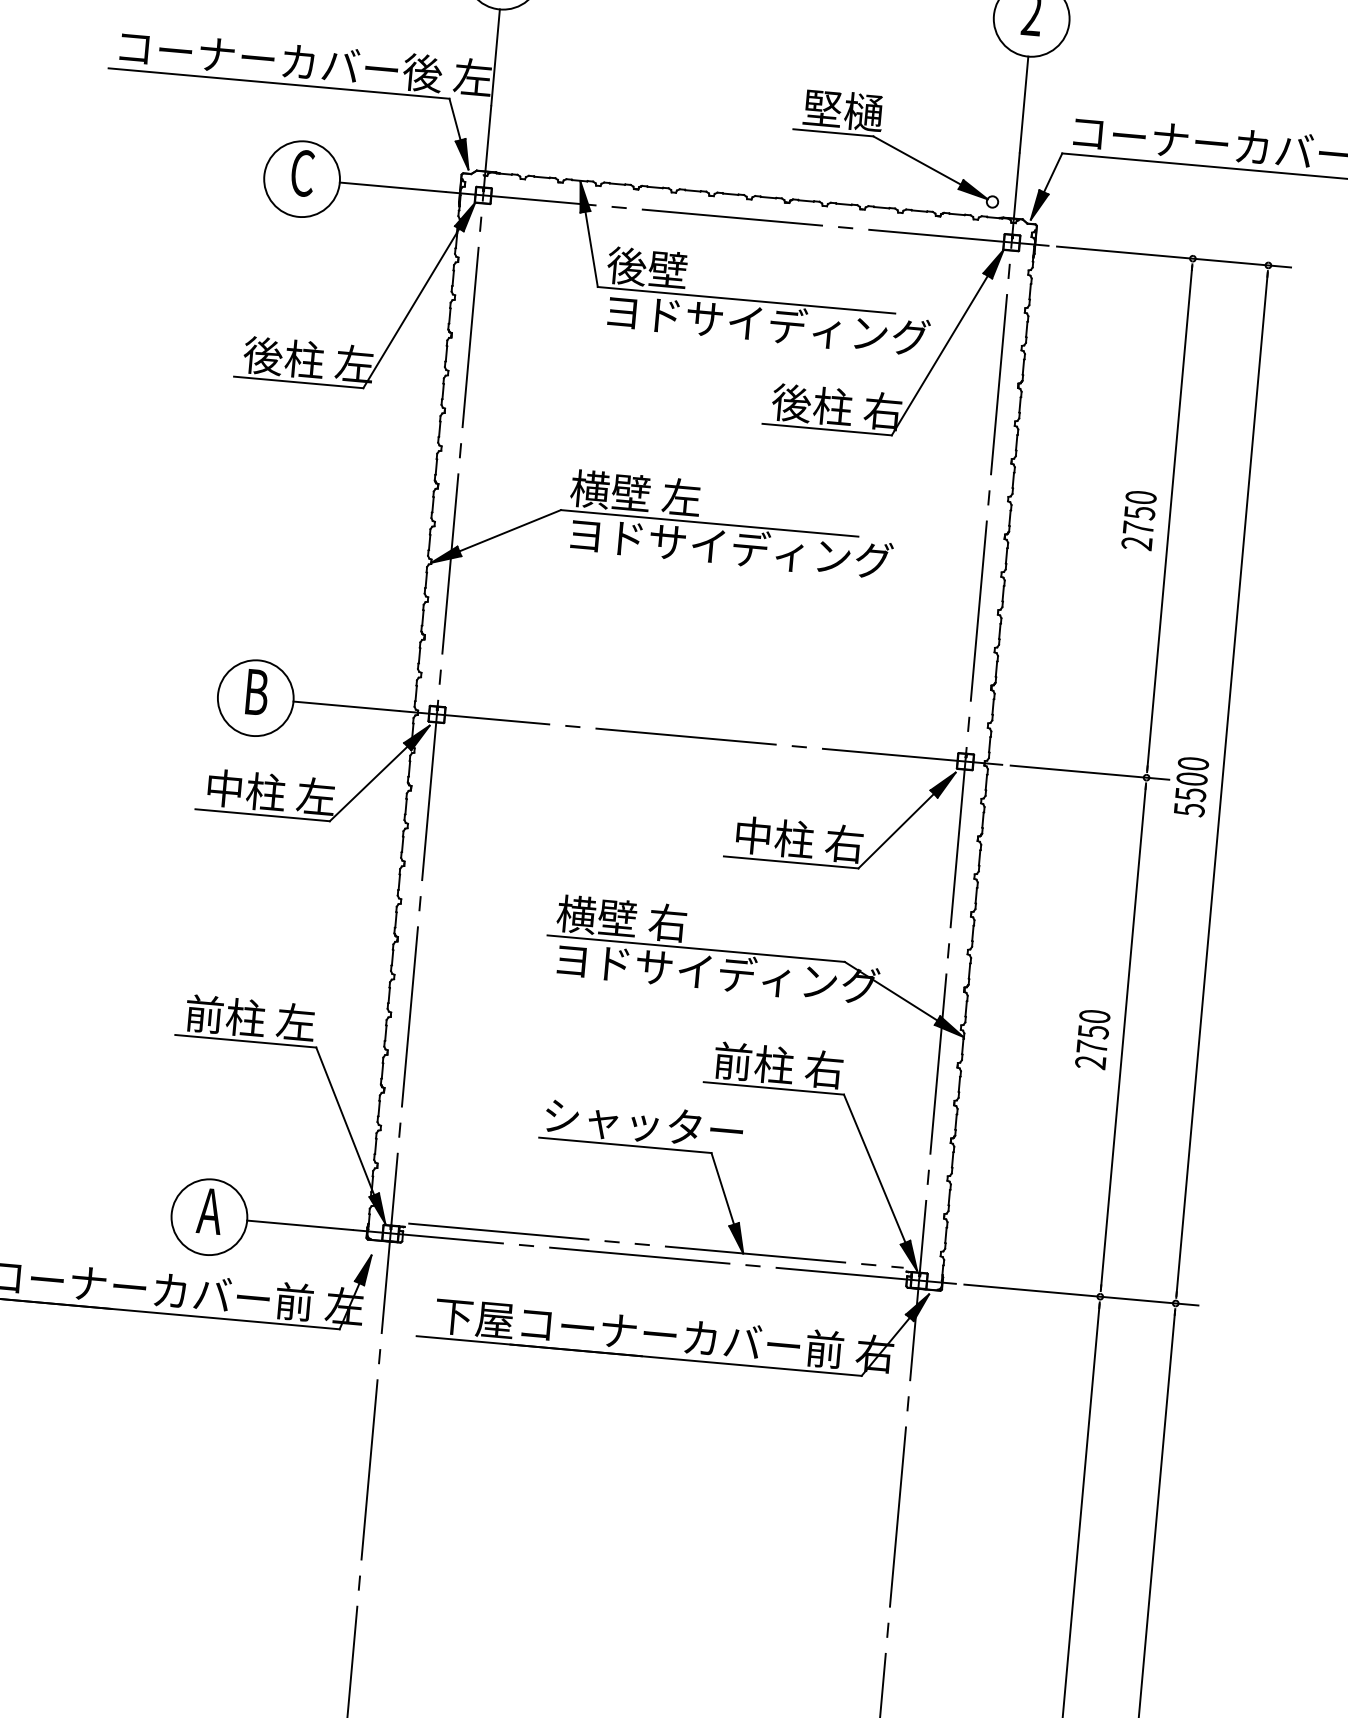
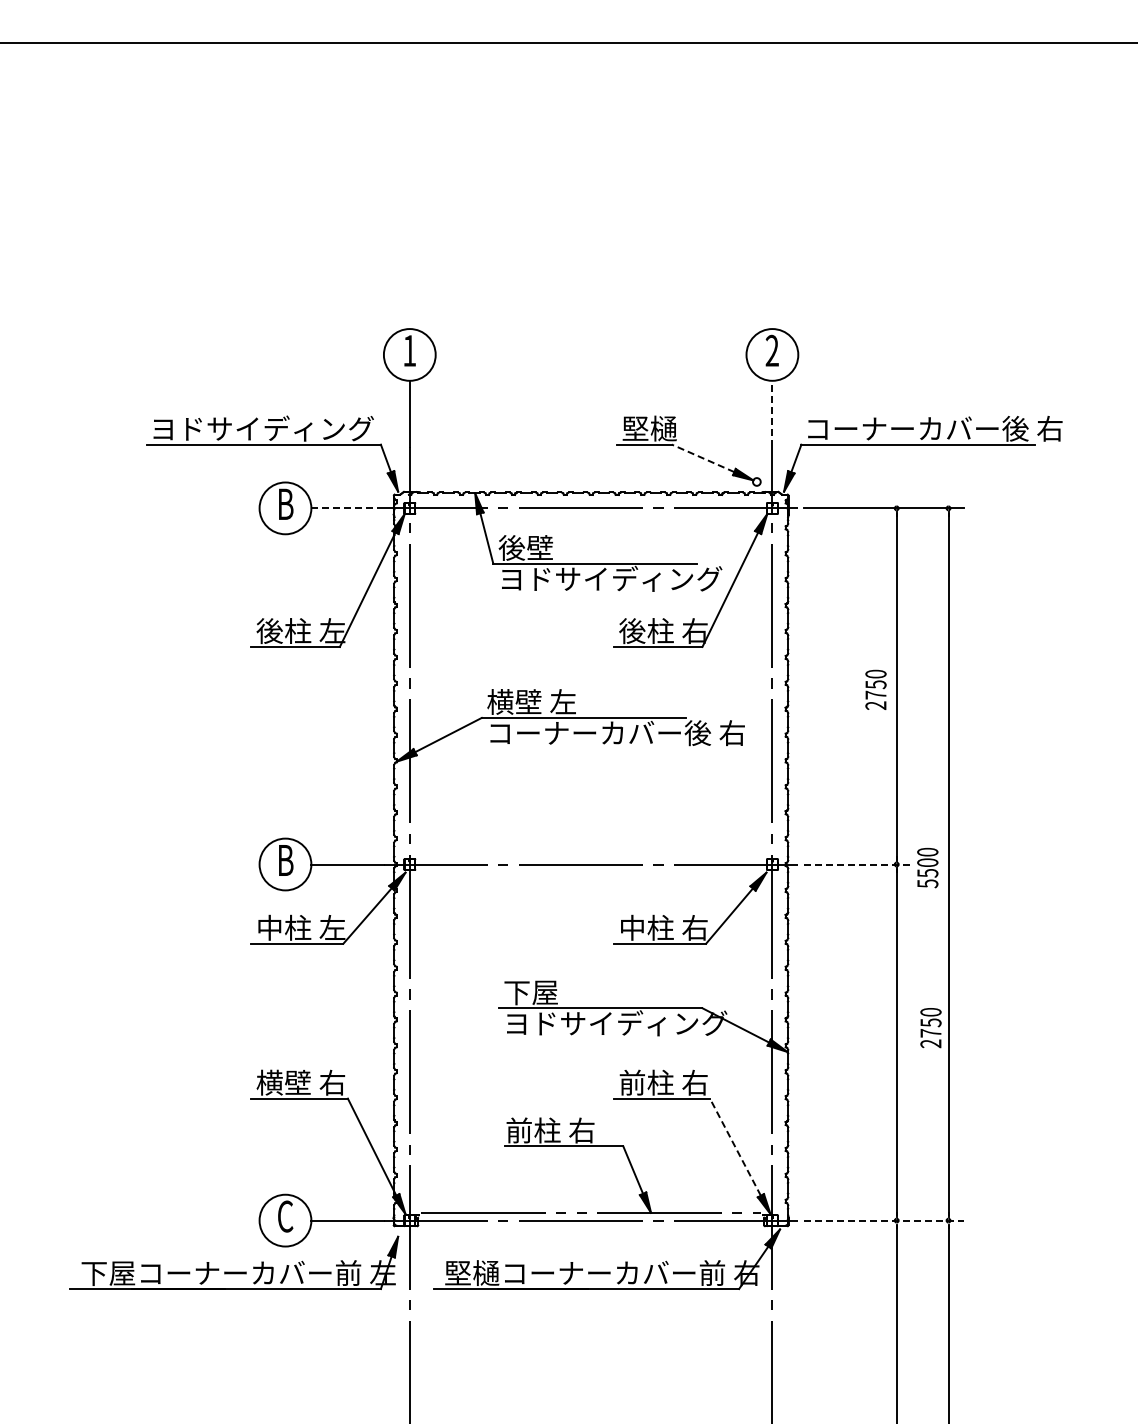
text: (305, 62) -> (280, 428), コーナーカバー後 左 -> ヨドサイディング
line: (1024, 104) -> (772, 413), solid -> dashed
line: (916, 160) -> (702, 458), solid -> dashed
text: (302, 173) -> (285, 504), C -> B
line: (392, 187) -> (347, 508), solid -> dashed
text: (756, 550) -> (617, 733), ヨドサイディング -> コーナーカバー後 右
line: (1090, 772) -> (858, 864), solid -> dashed
text: (620, 918) -> (547, 992), 横壁 右 -> 下屋
text: (249, 1017) -> (300, 1082), 前柱 左 -> 横壁 右
text: (1091, 1040) -> (930, 1028), moved
text: (642, 1123) -> (574, 1130), シャッター -> 前柱 右
line: (874, 1169) -> (735, 1147), solid -> dashed
text: (210, 1211) -> (285, 1216), A -> C
line: (1082, 1294) -> (884, 1220), solid -> dashed
text: (475, 1317) -> (472, 1272), 下屋 -> 堅樋

